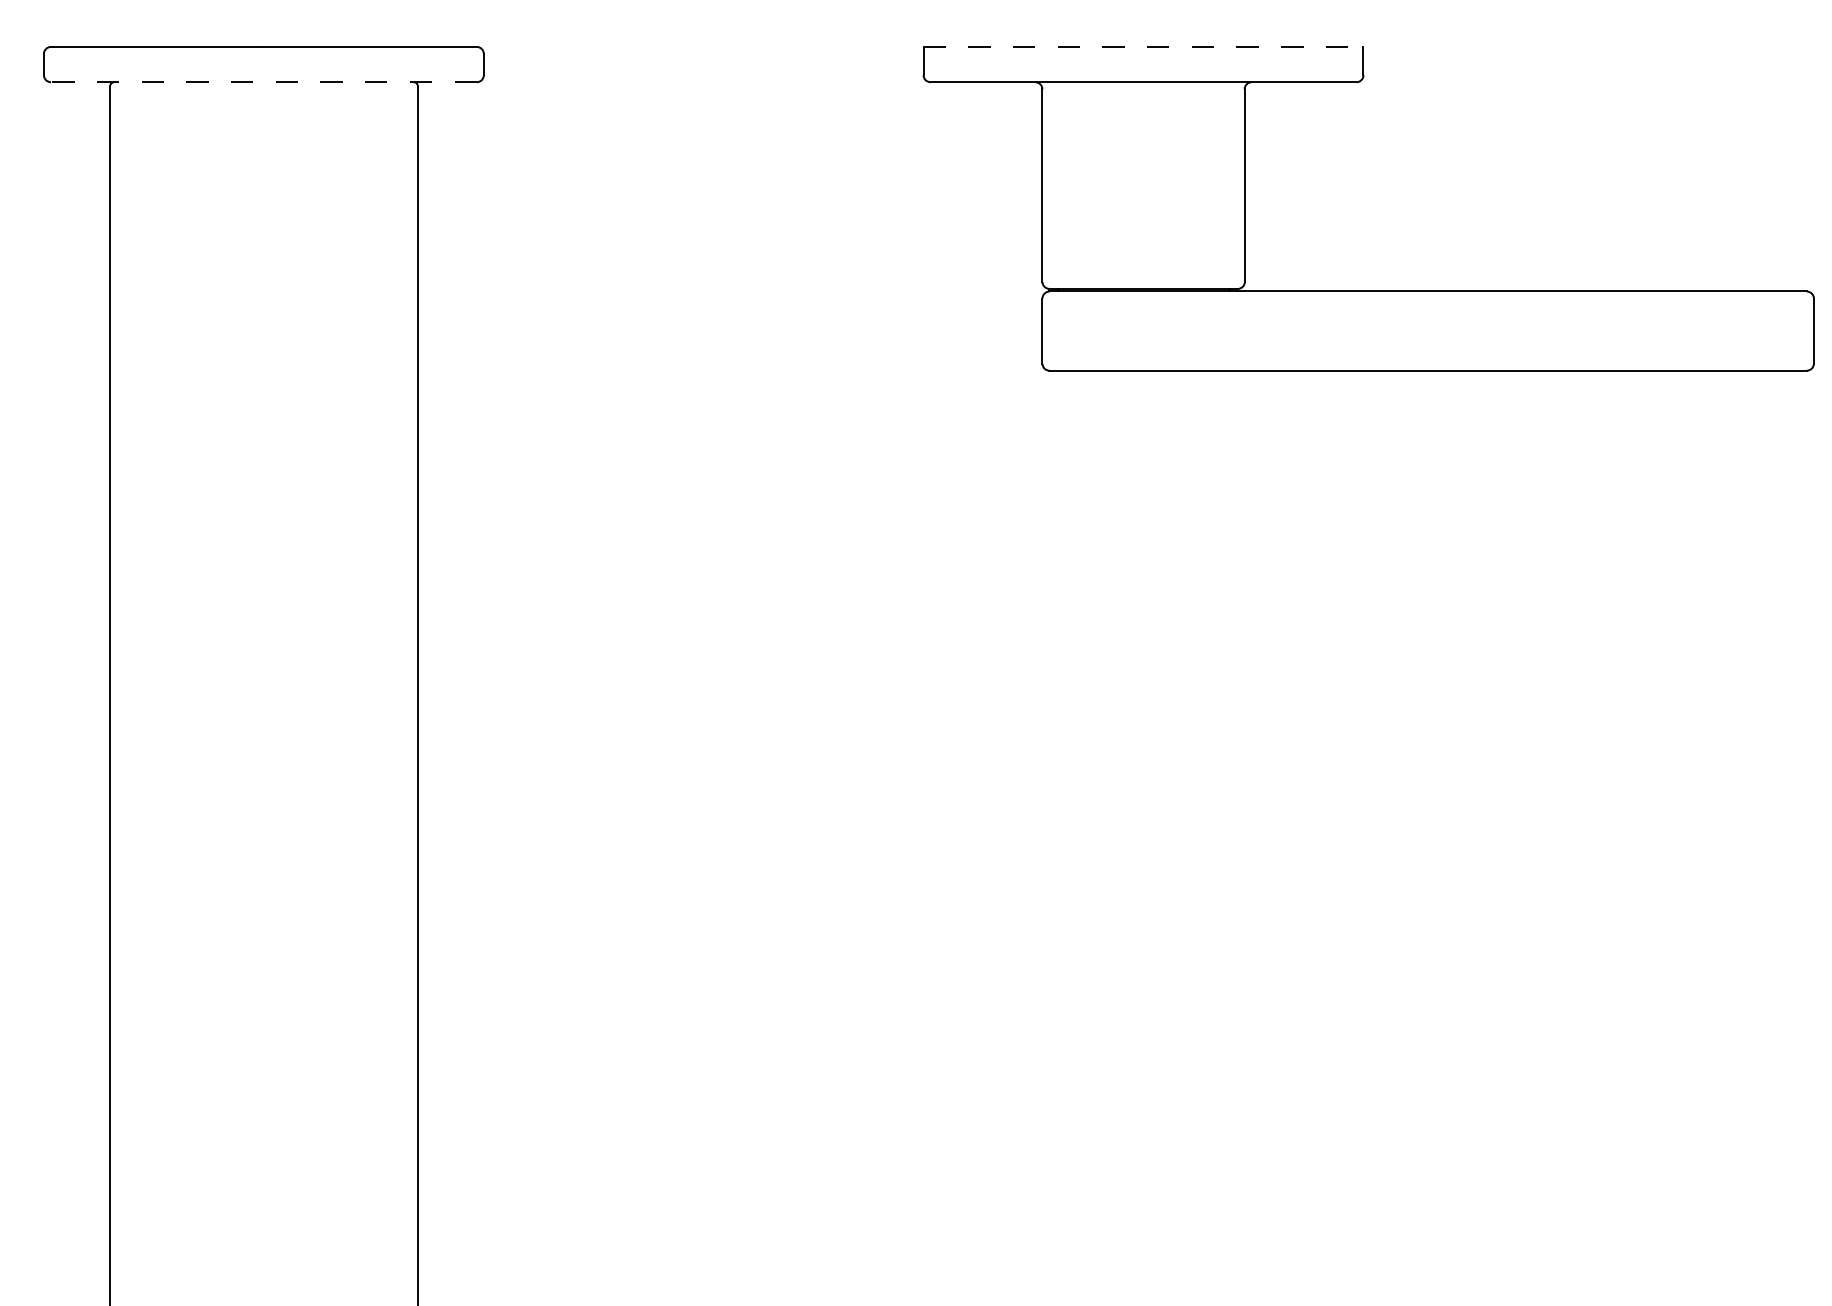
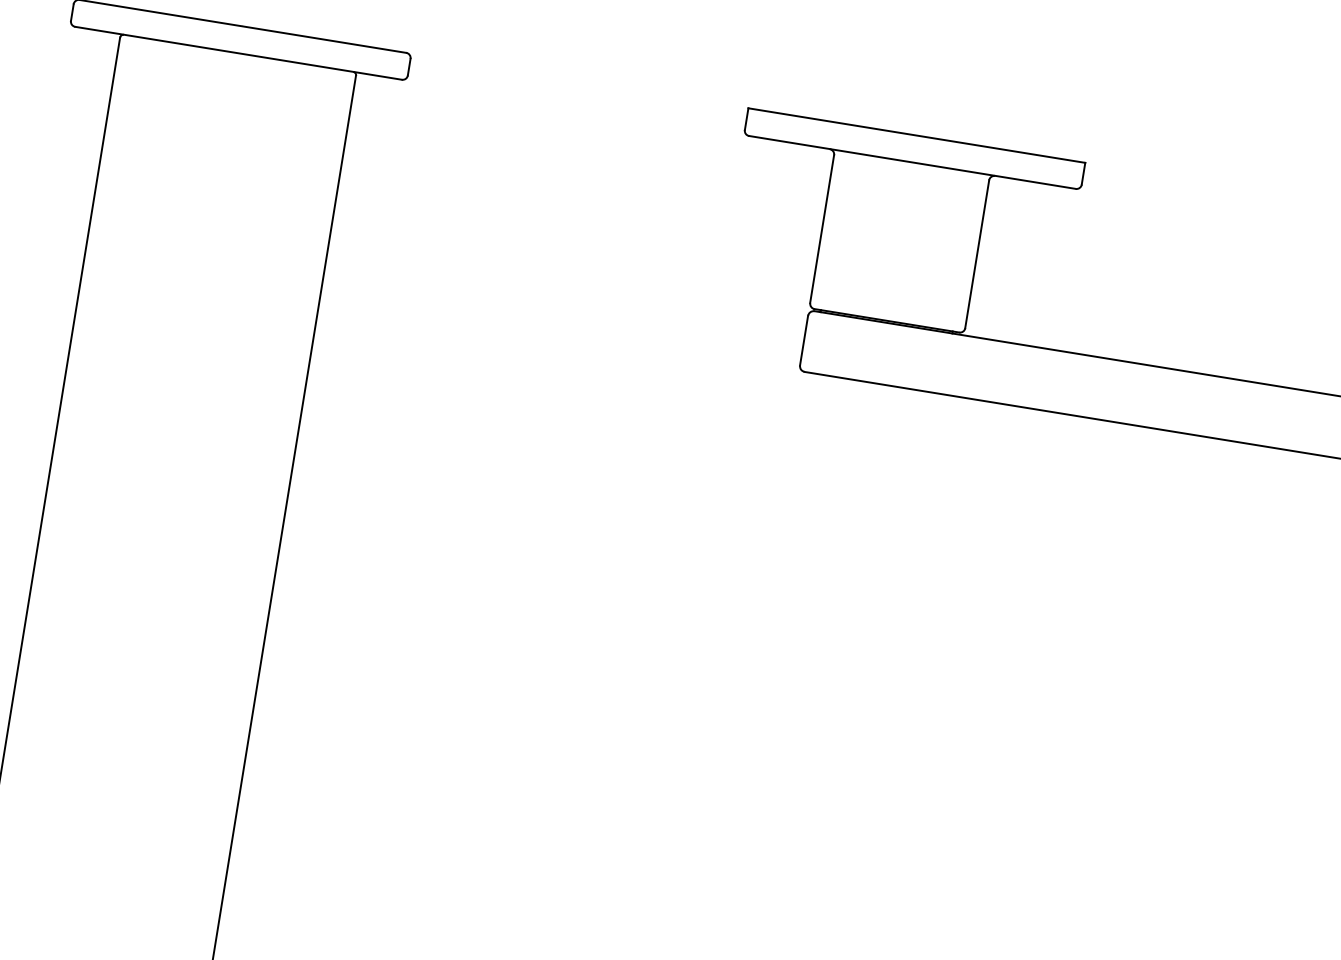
line: (1143, 47) -> (916, 135), dashed -> solid
line: (263, 82) -> (238, 53), dashed -> solid

